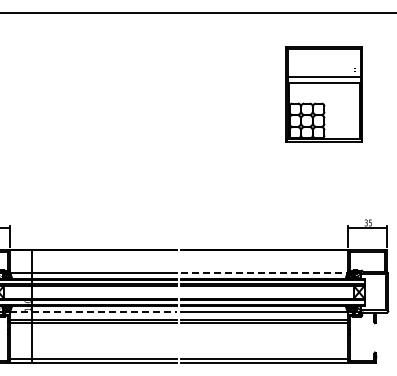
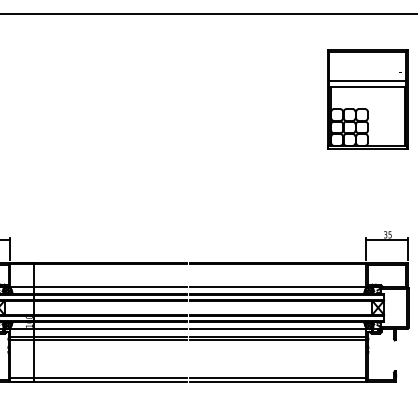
part: (323, 94) -> (366, 99), moved
line: (264, 272) -> (278, 286), dashed -> solid
line: (93, 311) -> (98, 328), dashed -> solid

